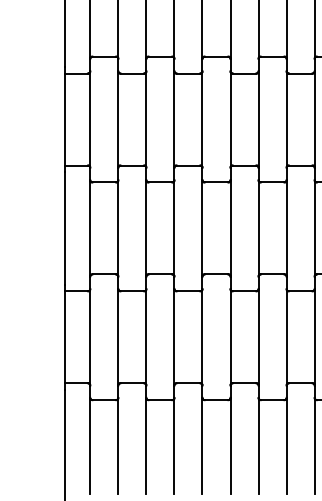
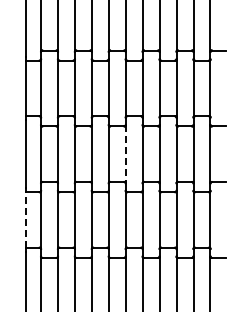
line: (230, 228) -> (125, 154), solid -> dashed
line: (64, 336) -> (25, 219), solid -> dashed

